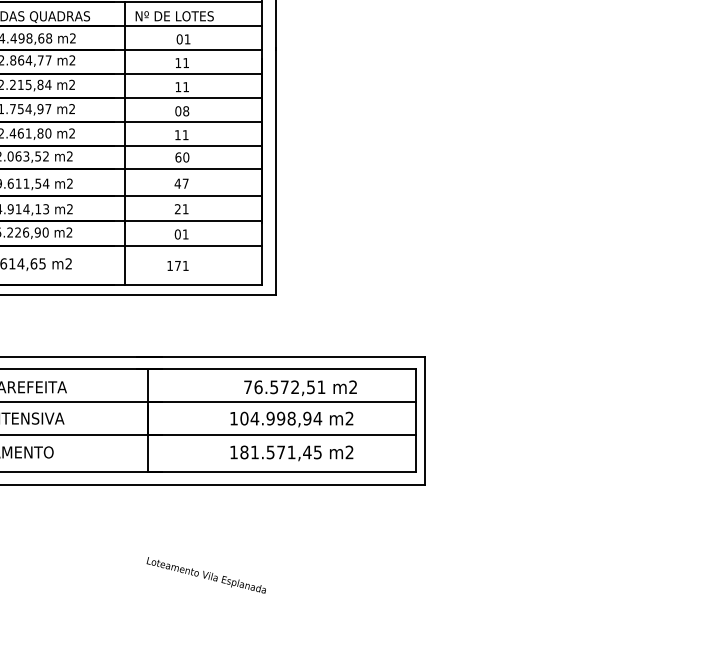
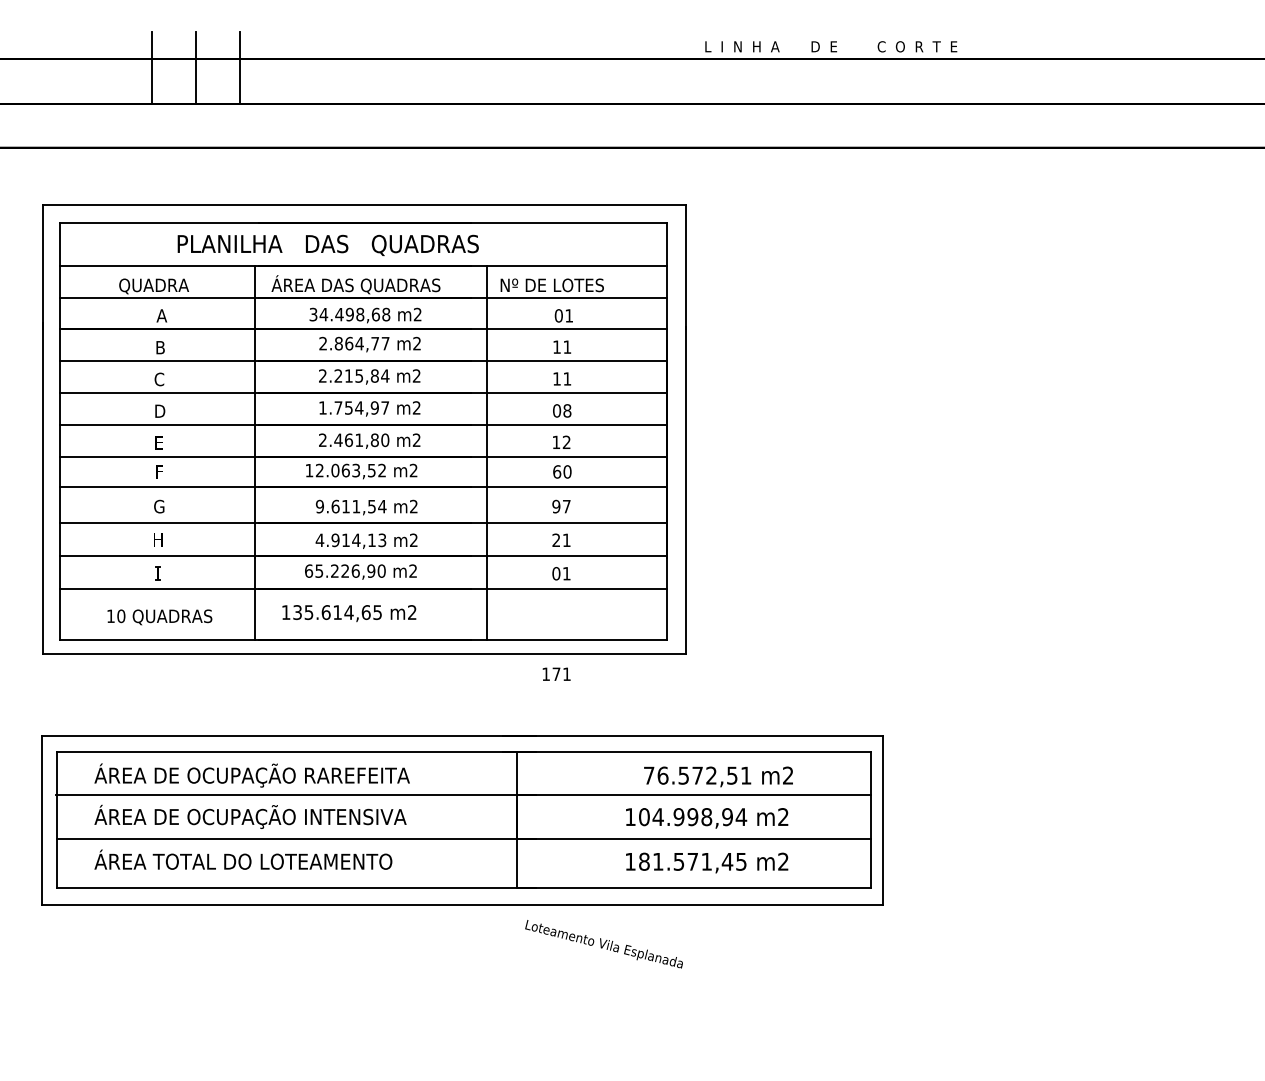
text: (185, 134) -> (566, 441), 11 -> 12
text: (177, 183) -> (556, 506), 47 -> 97
text: (177, 265) -> (556, 673), moved
text: (205, 575) -> (603, 944), moved

